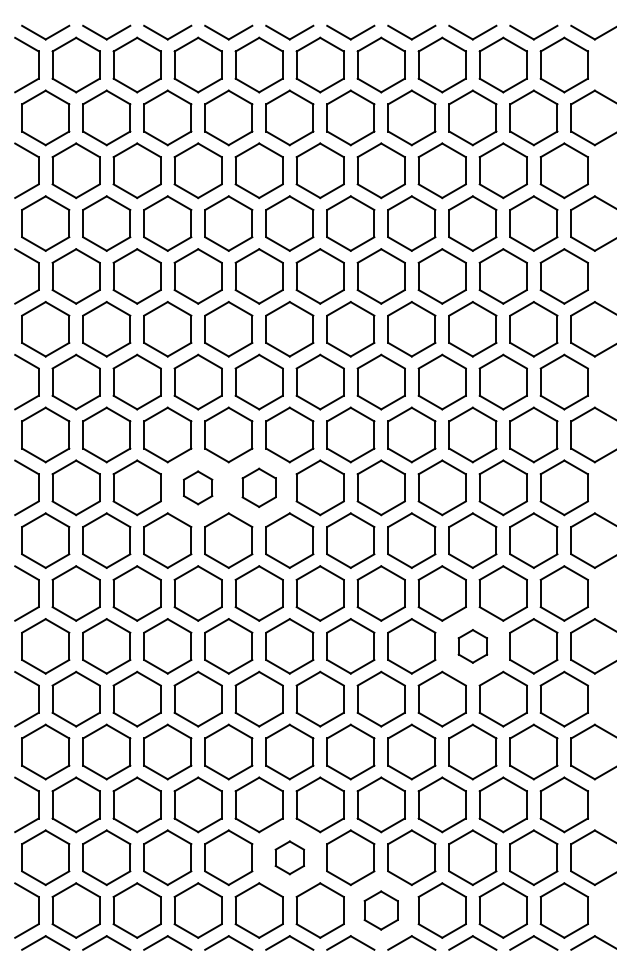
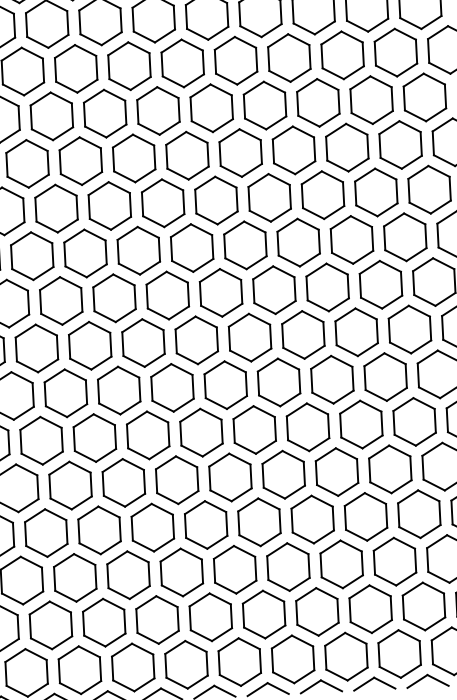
part: (197, 487) -> (113, 298), size x1.67
part: (258, 487) -> (167, 295), size x1.43
part: (472, 646) -> (361, 424), size x1.67
part: (289, 857) -> (210, 617), size x1.67
part: (380, 910) -> (292, 659), size x1.43

